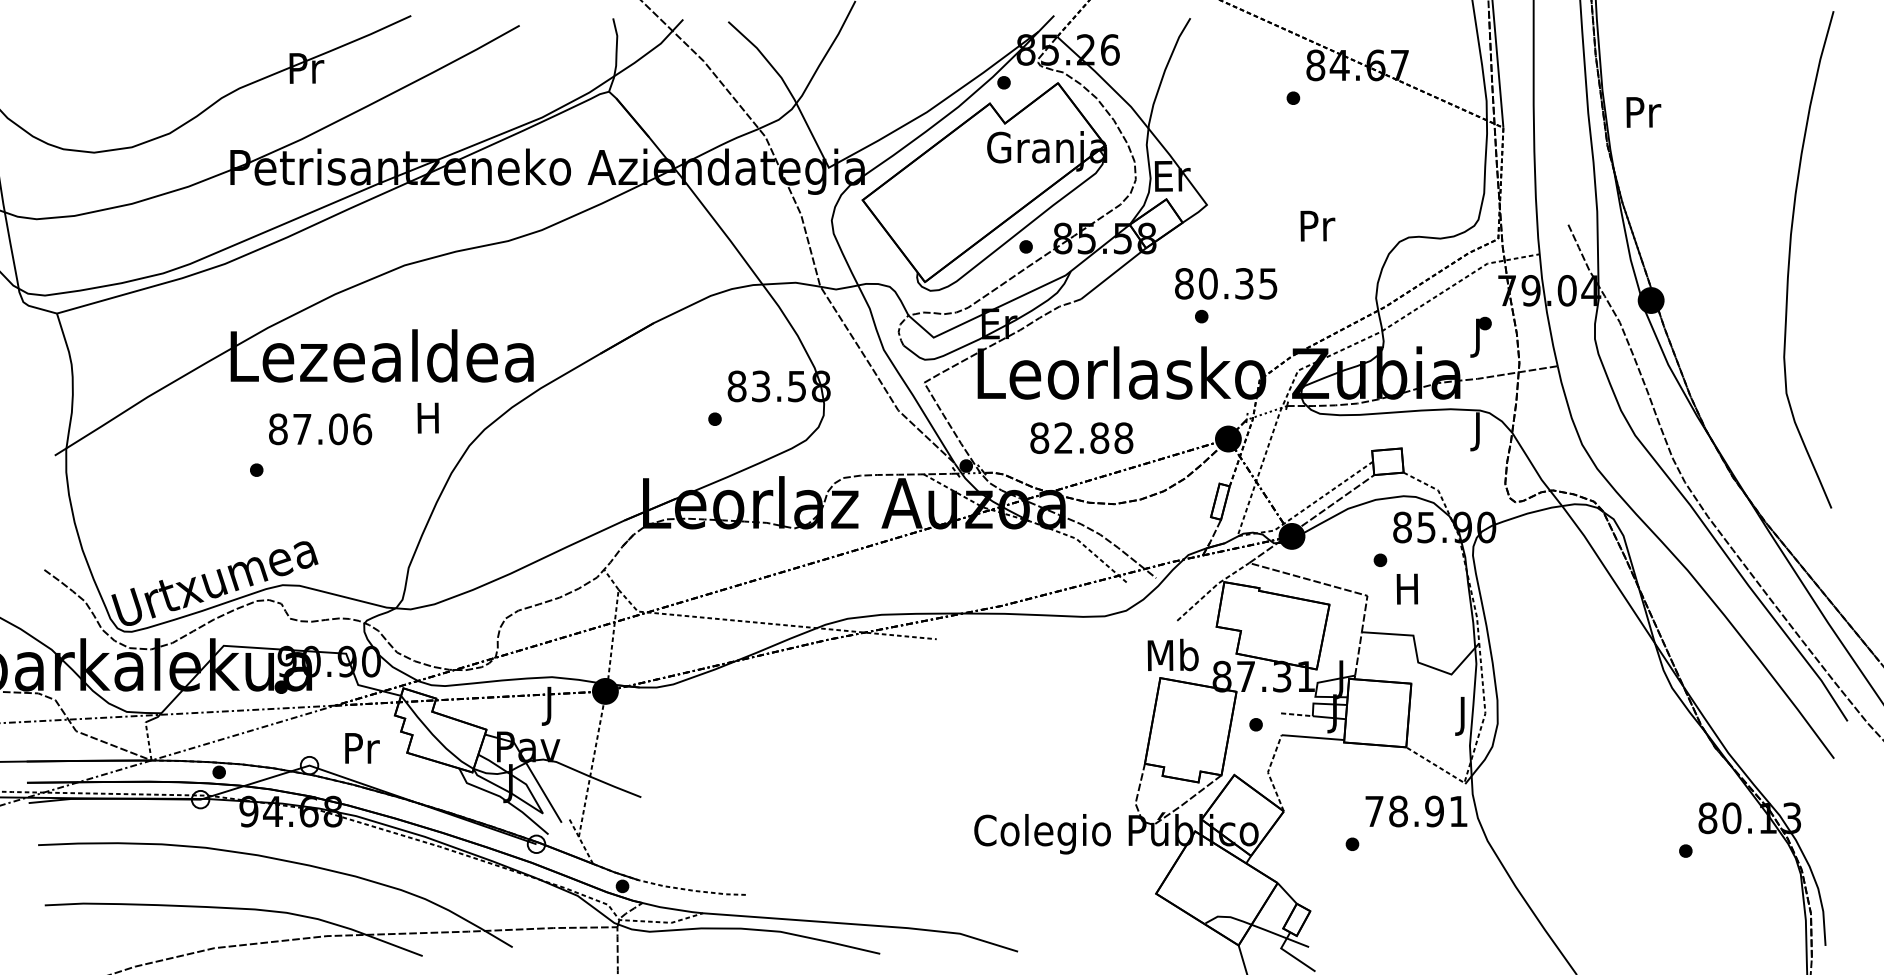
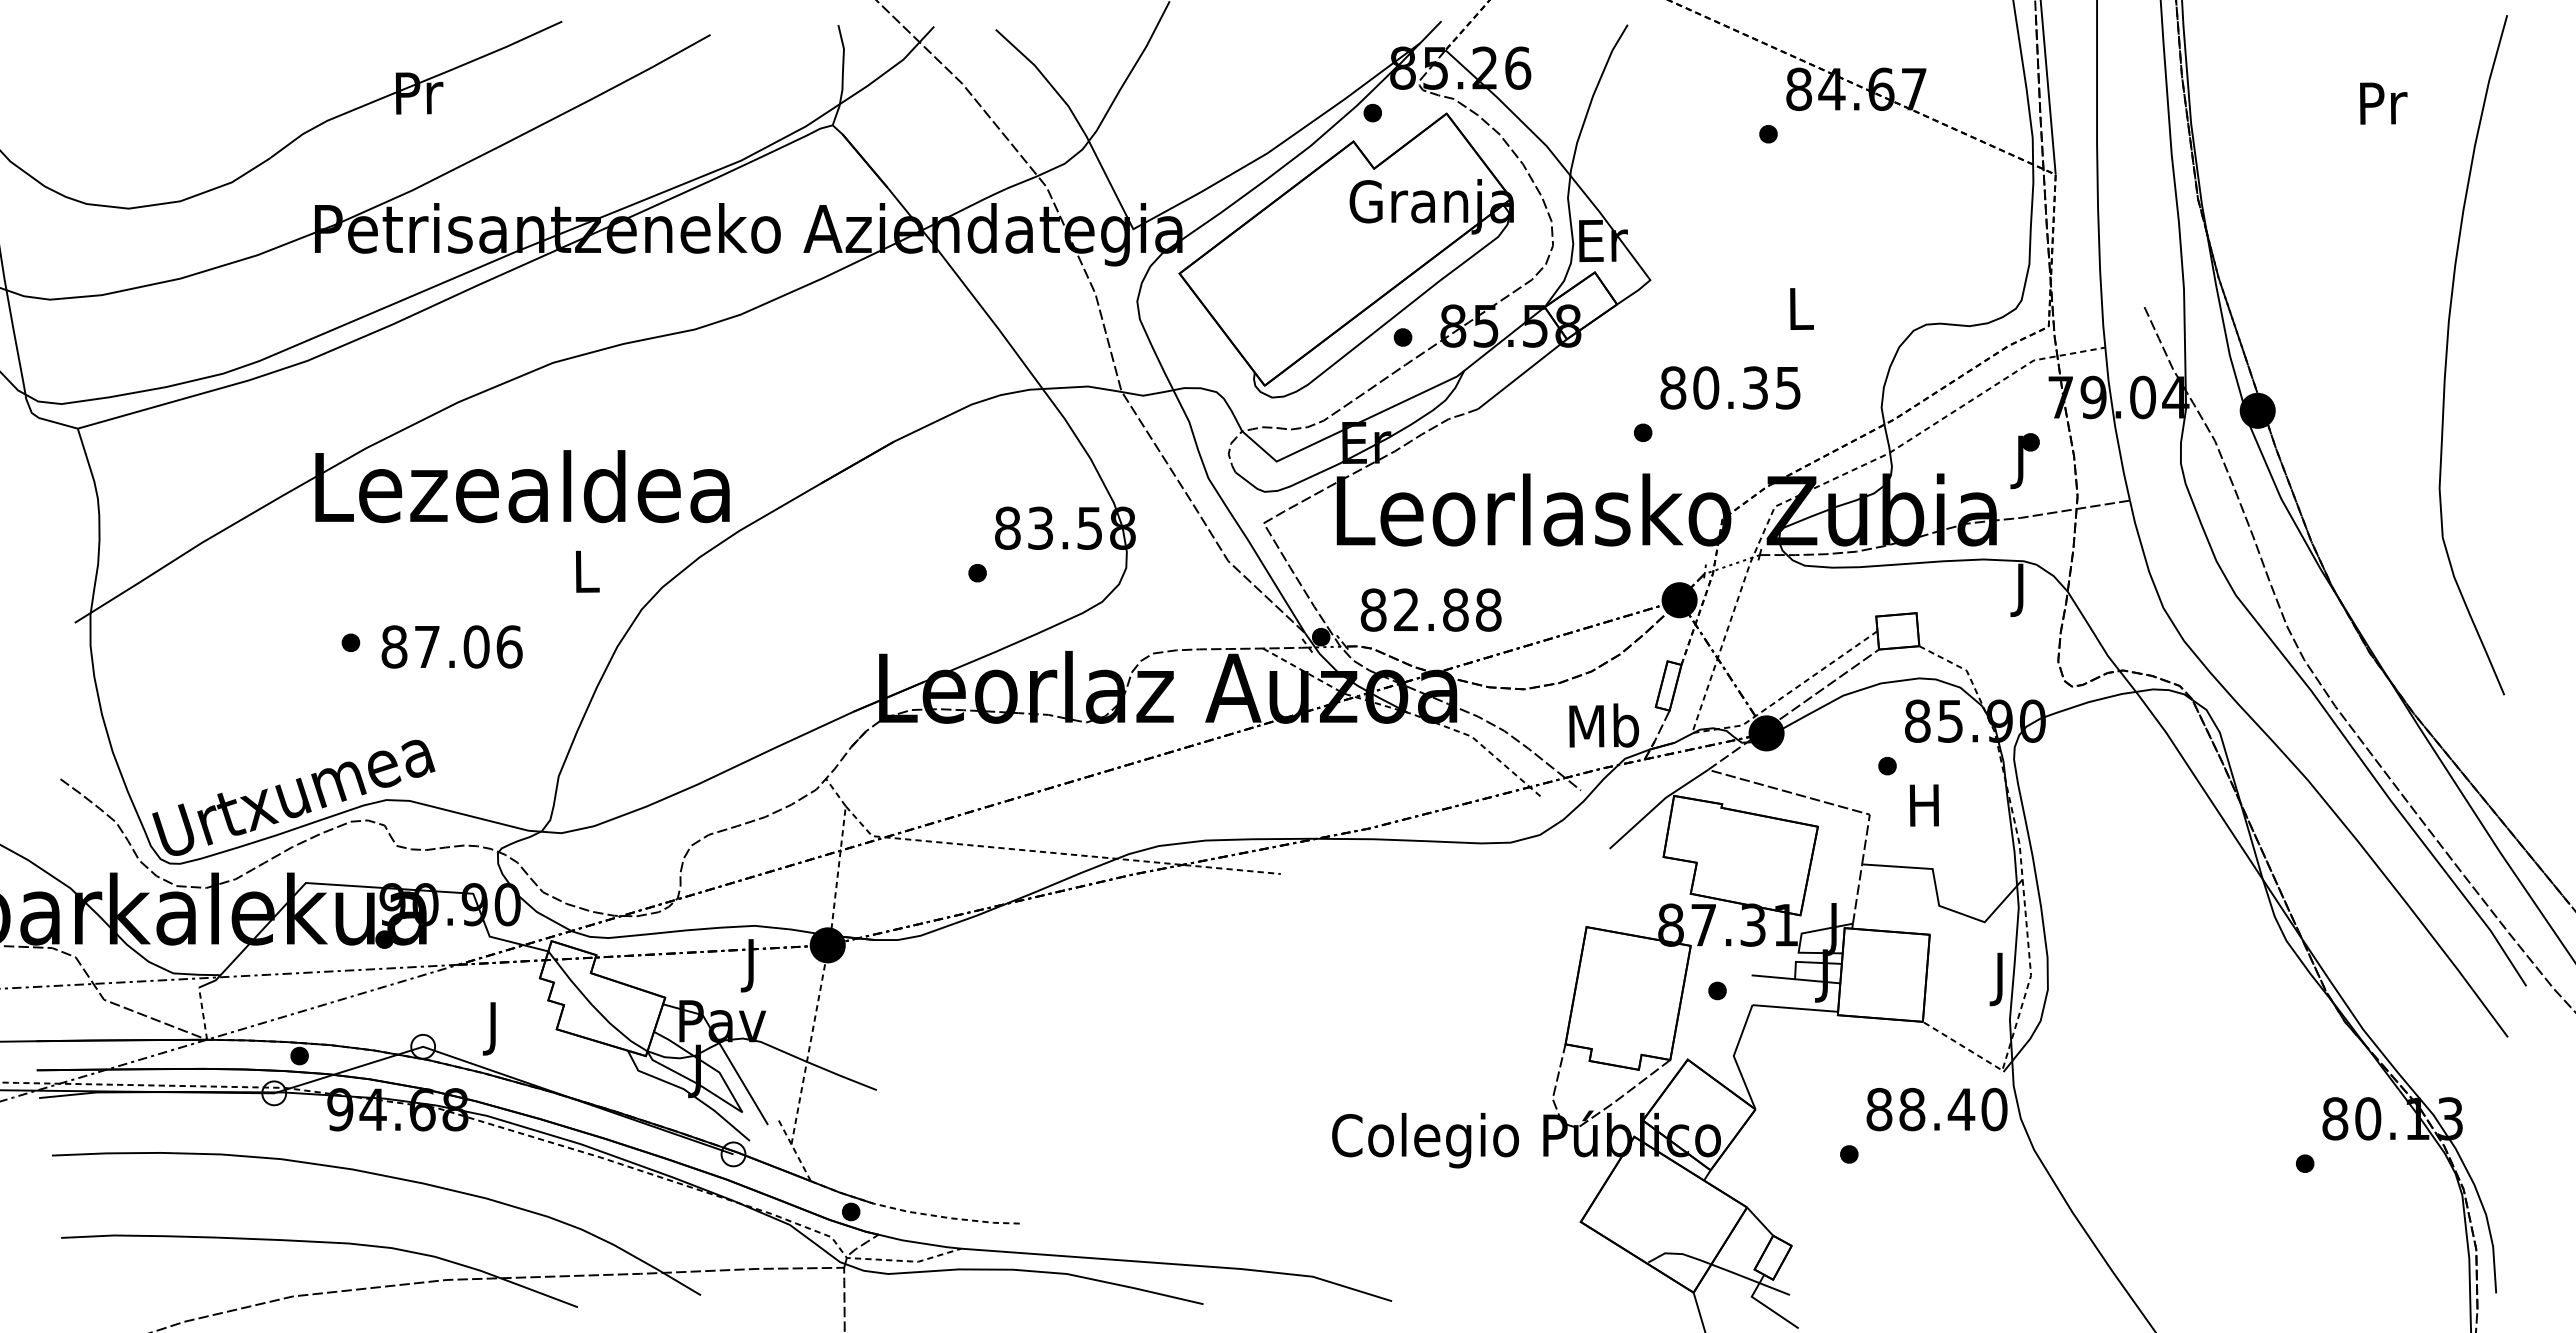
text: (1643, 112) -> (2383, 103), moved
text: (1317, 226) -> (1801, 309), Pr -> L
text: (1226, 283) -> (1730, 387), moved
text: (427, 418) -> (584, 571), H -> L
text: (320, 428) -> (451, 646), moved
text: (1081, 437) -> (1430, 609), moved
line: (1211, 589) -> (1656, 805), dashed -> solid
text: (1173, 654) -> (1604, 725), moved
line: (1297, 714) -> (1773, 977), dashed -> solid
text: (362, 752) -> (495, 1028), Pr -> J
line: (1268, 772) -> (1734, 1056), dashed -> solid
text: (1416, 811) -> (1936, 1109), 78.91 -> 88.40

